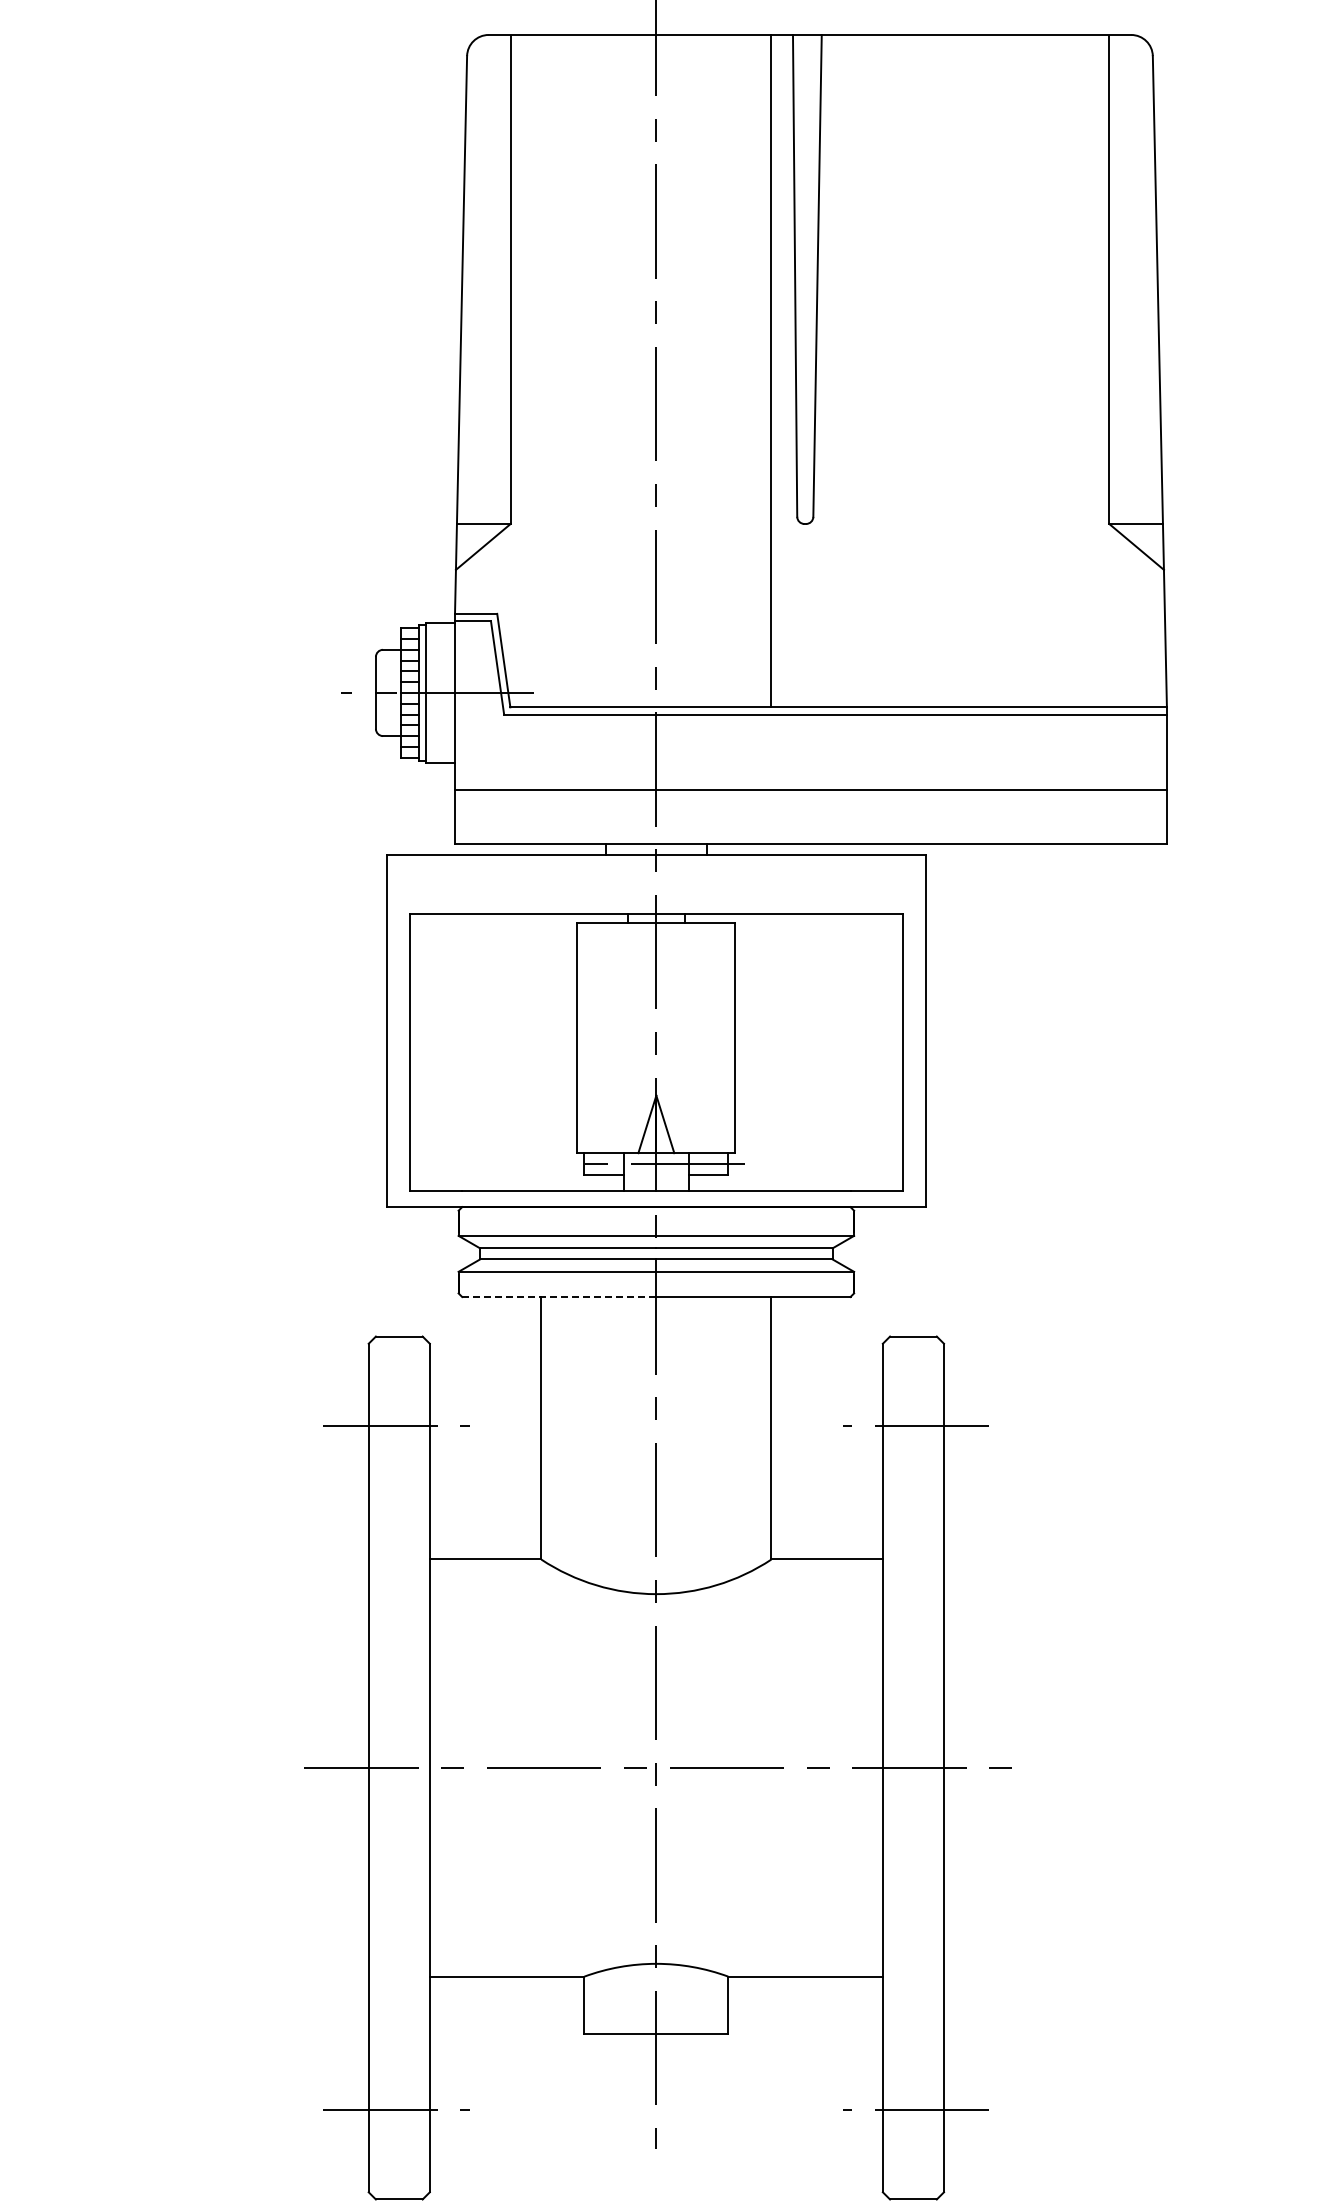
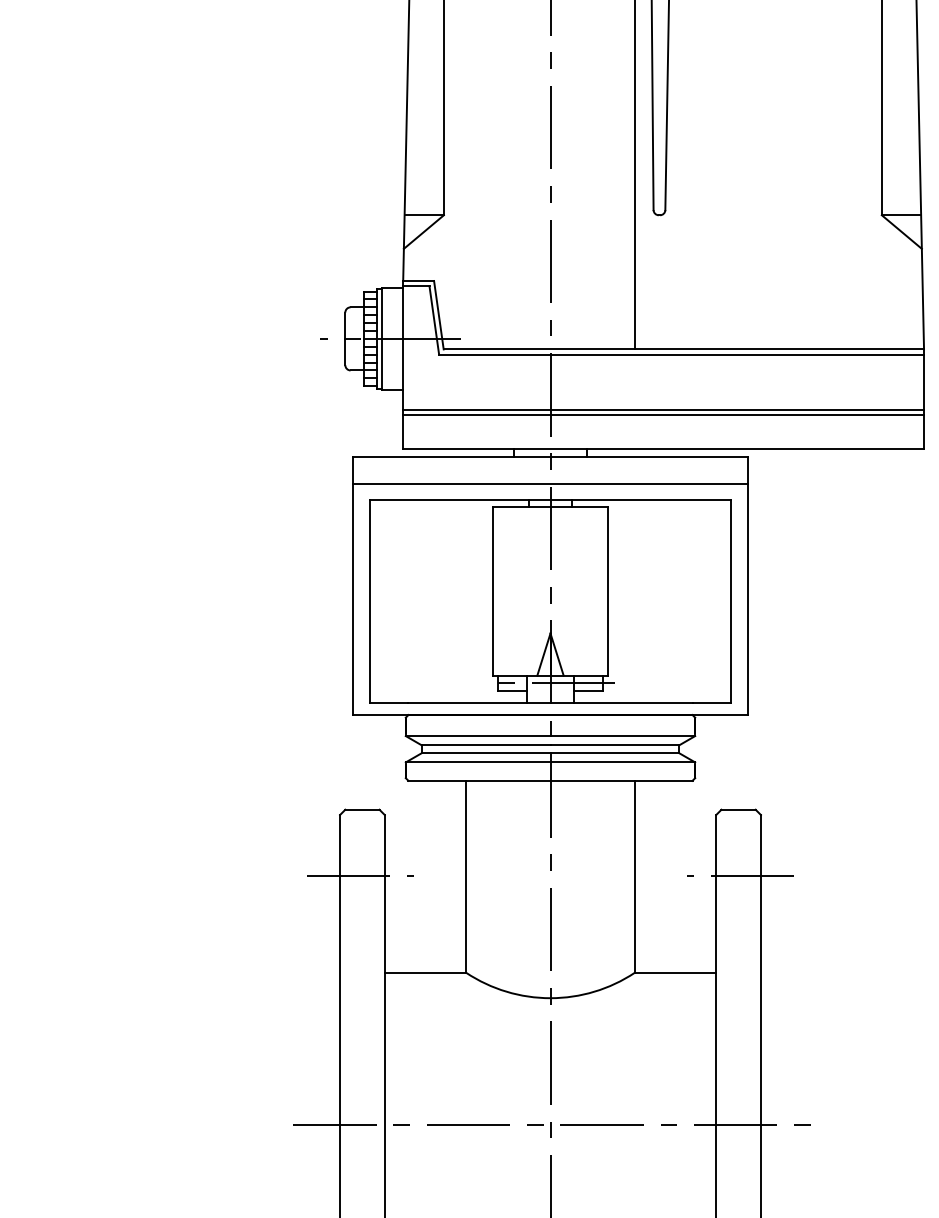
line: (810, 797) -> (663, 415), added
line: (656, 890) -> (550, 483), added
line: (558, 1297) -> (478, 781), dashed -> solid

